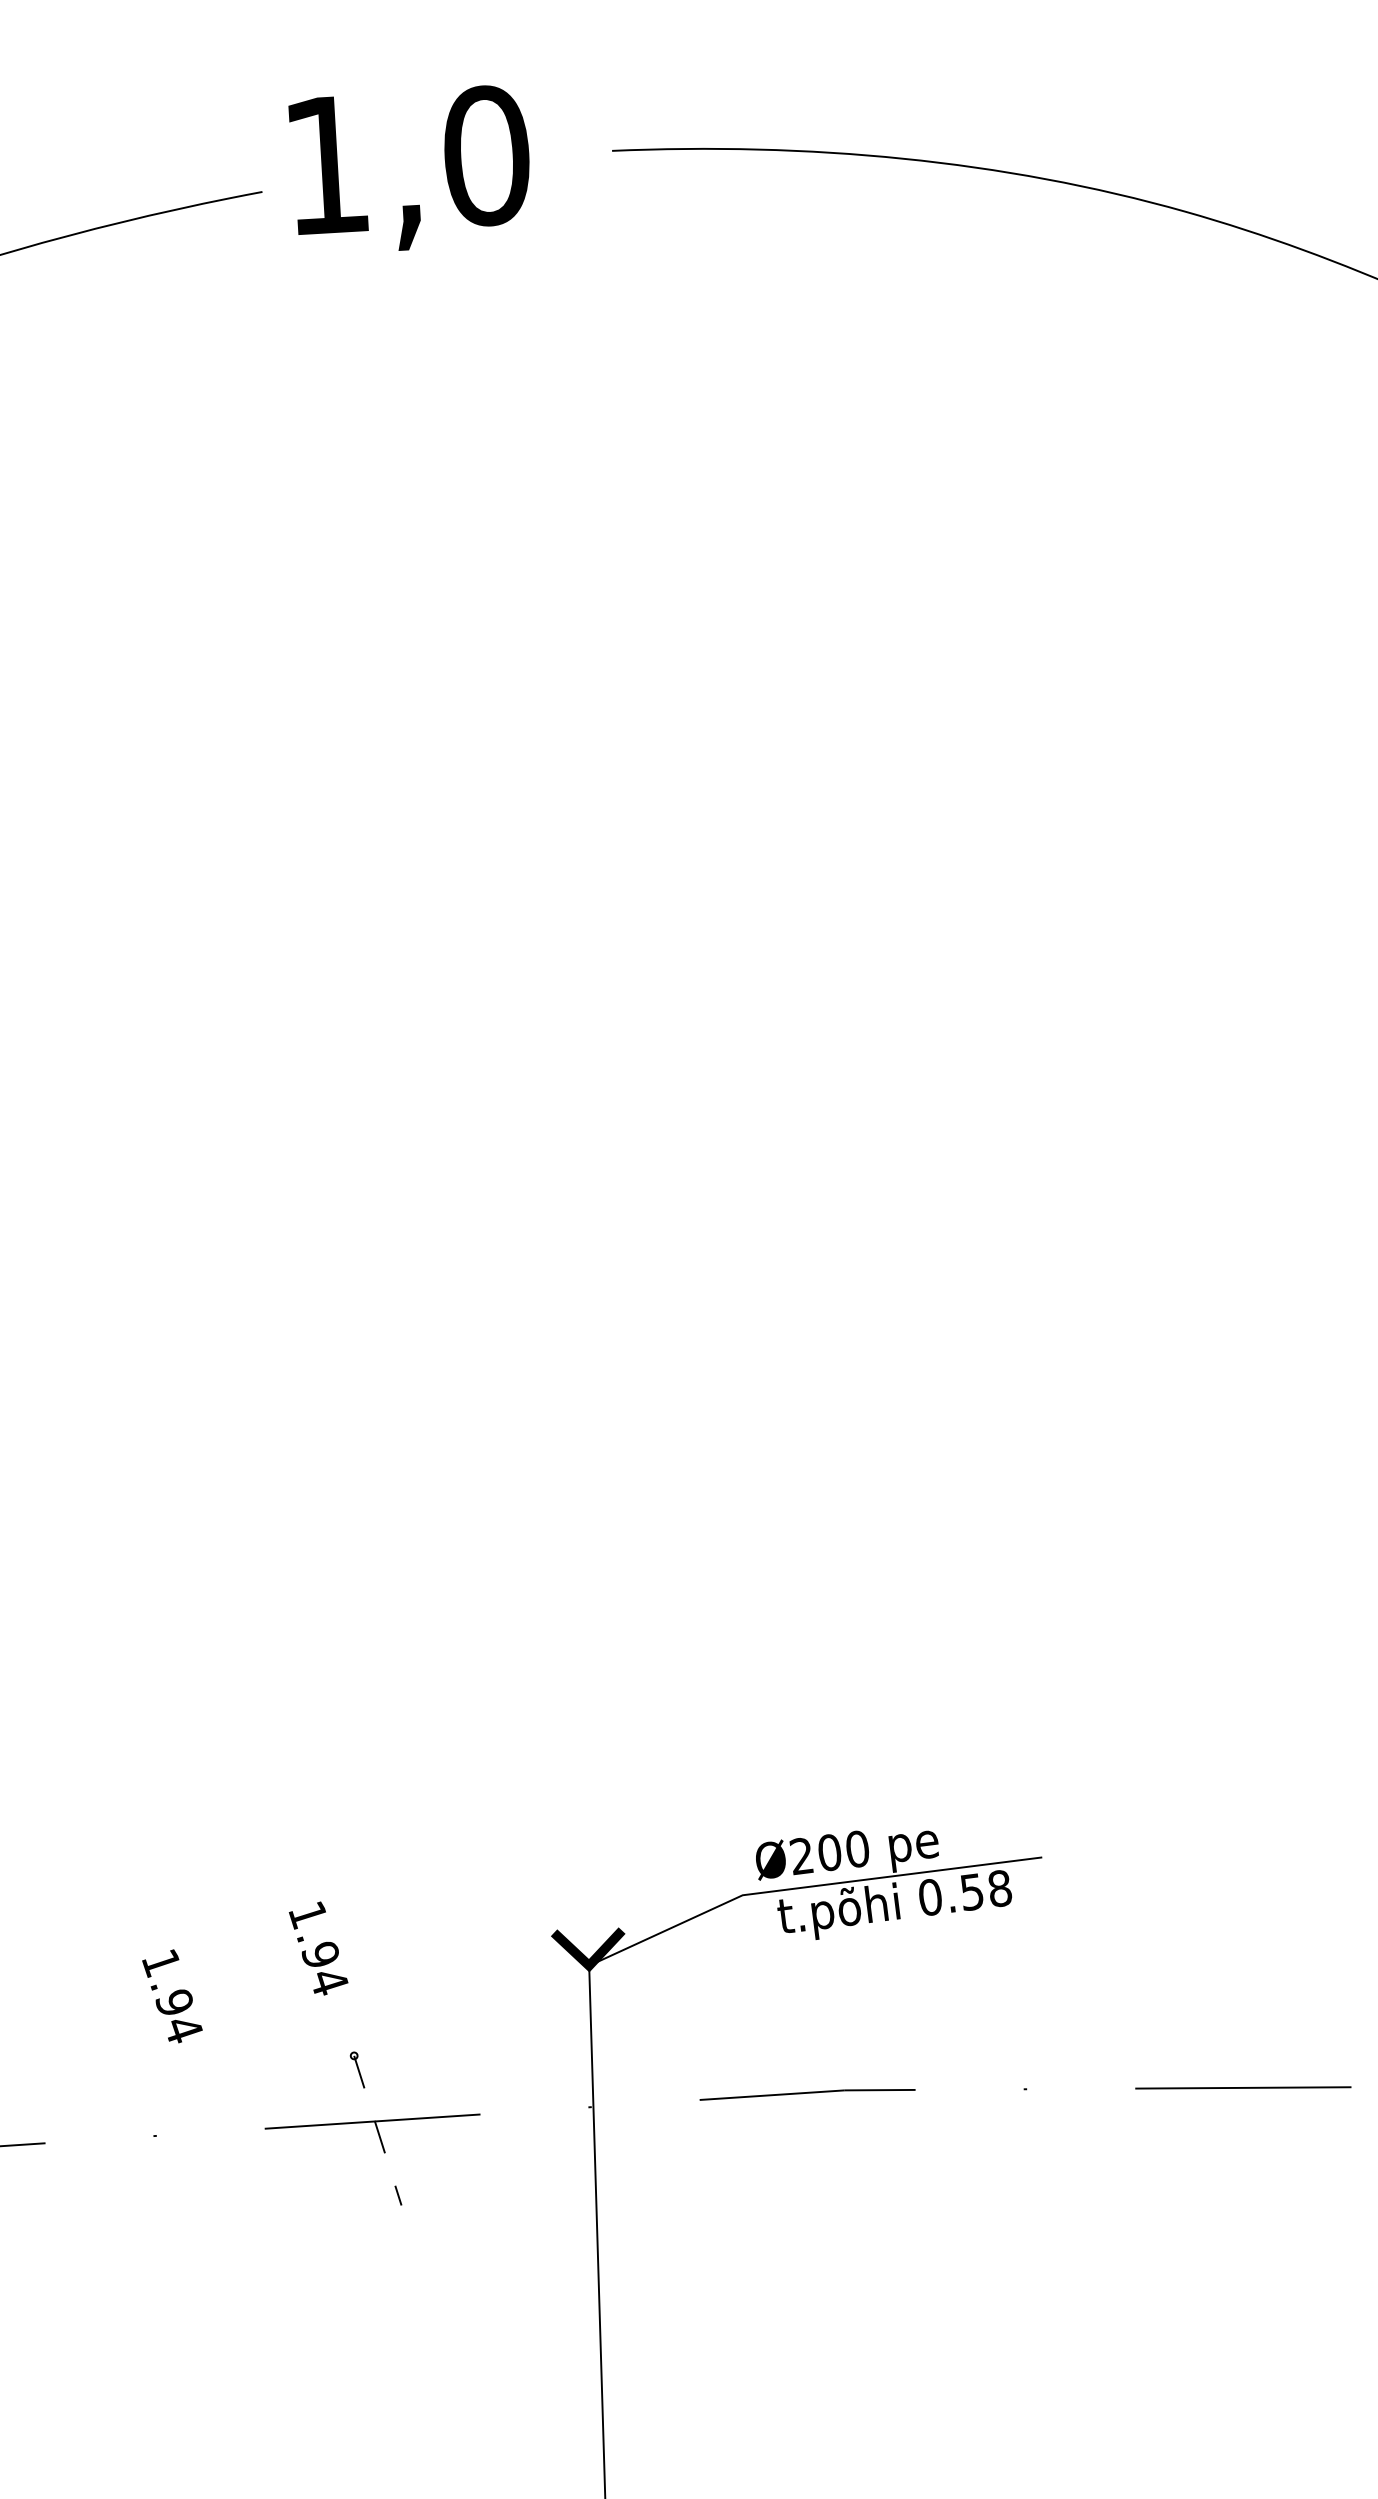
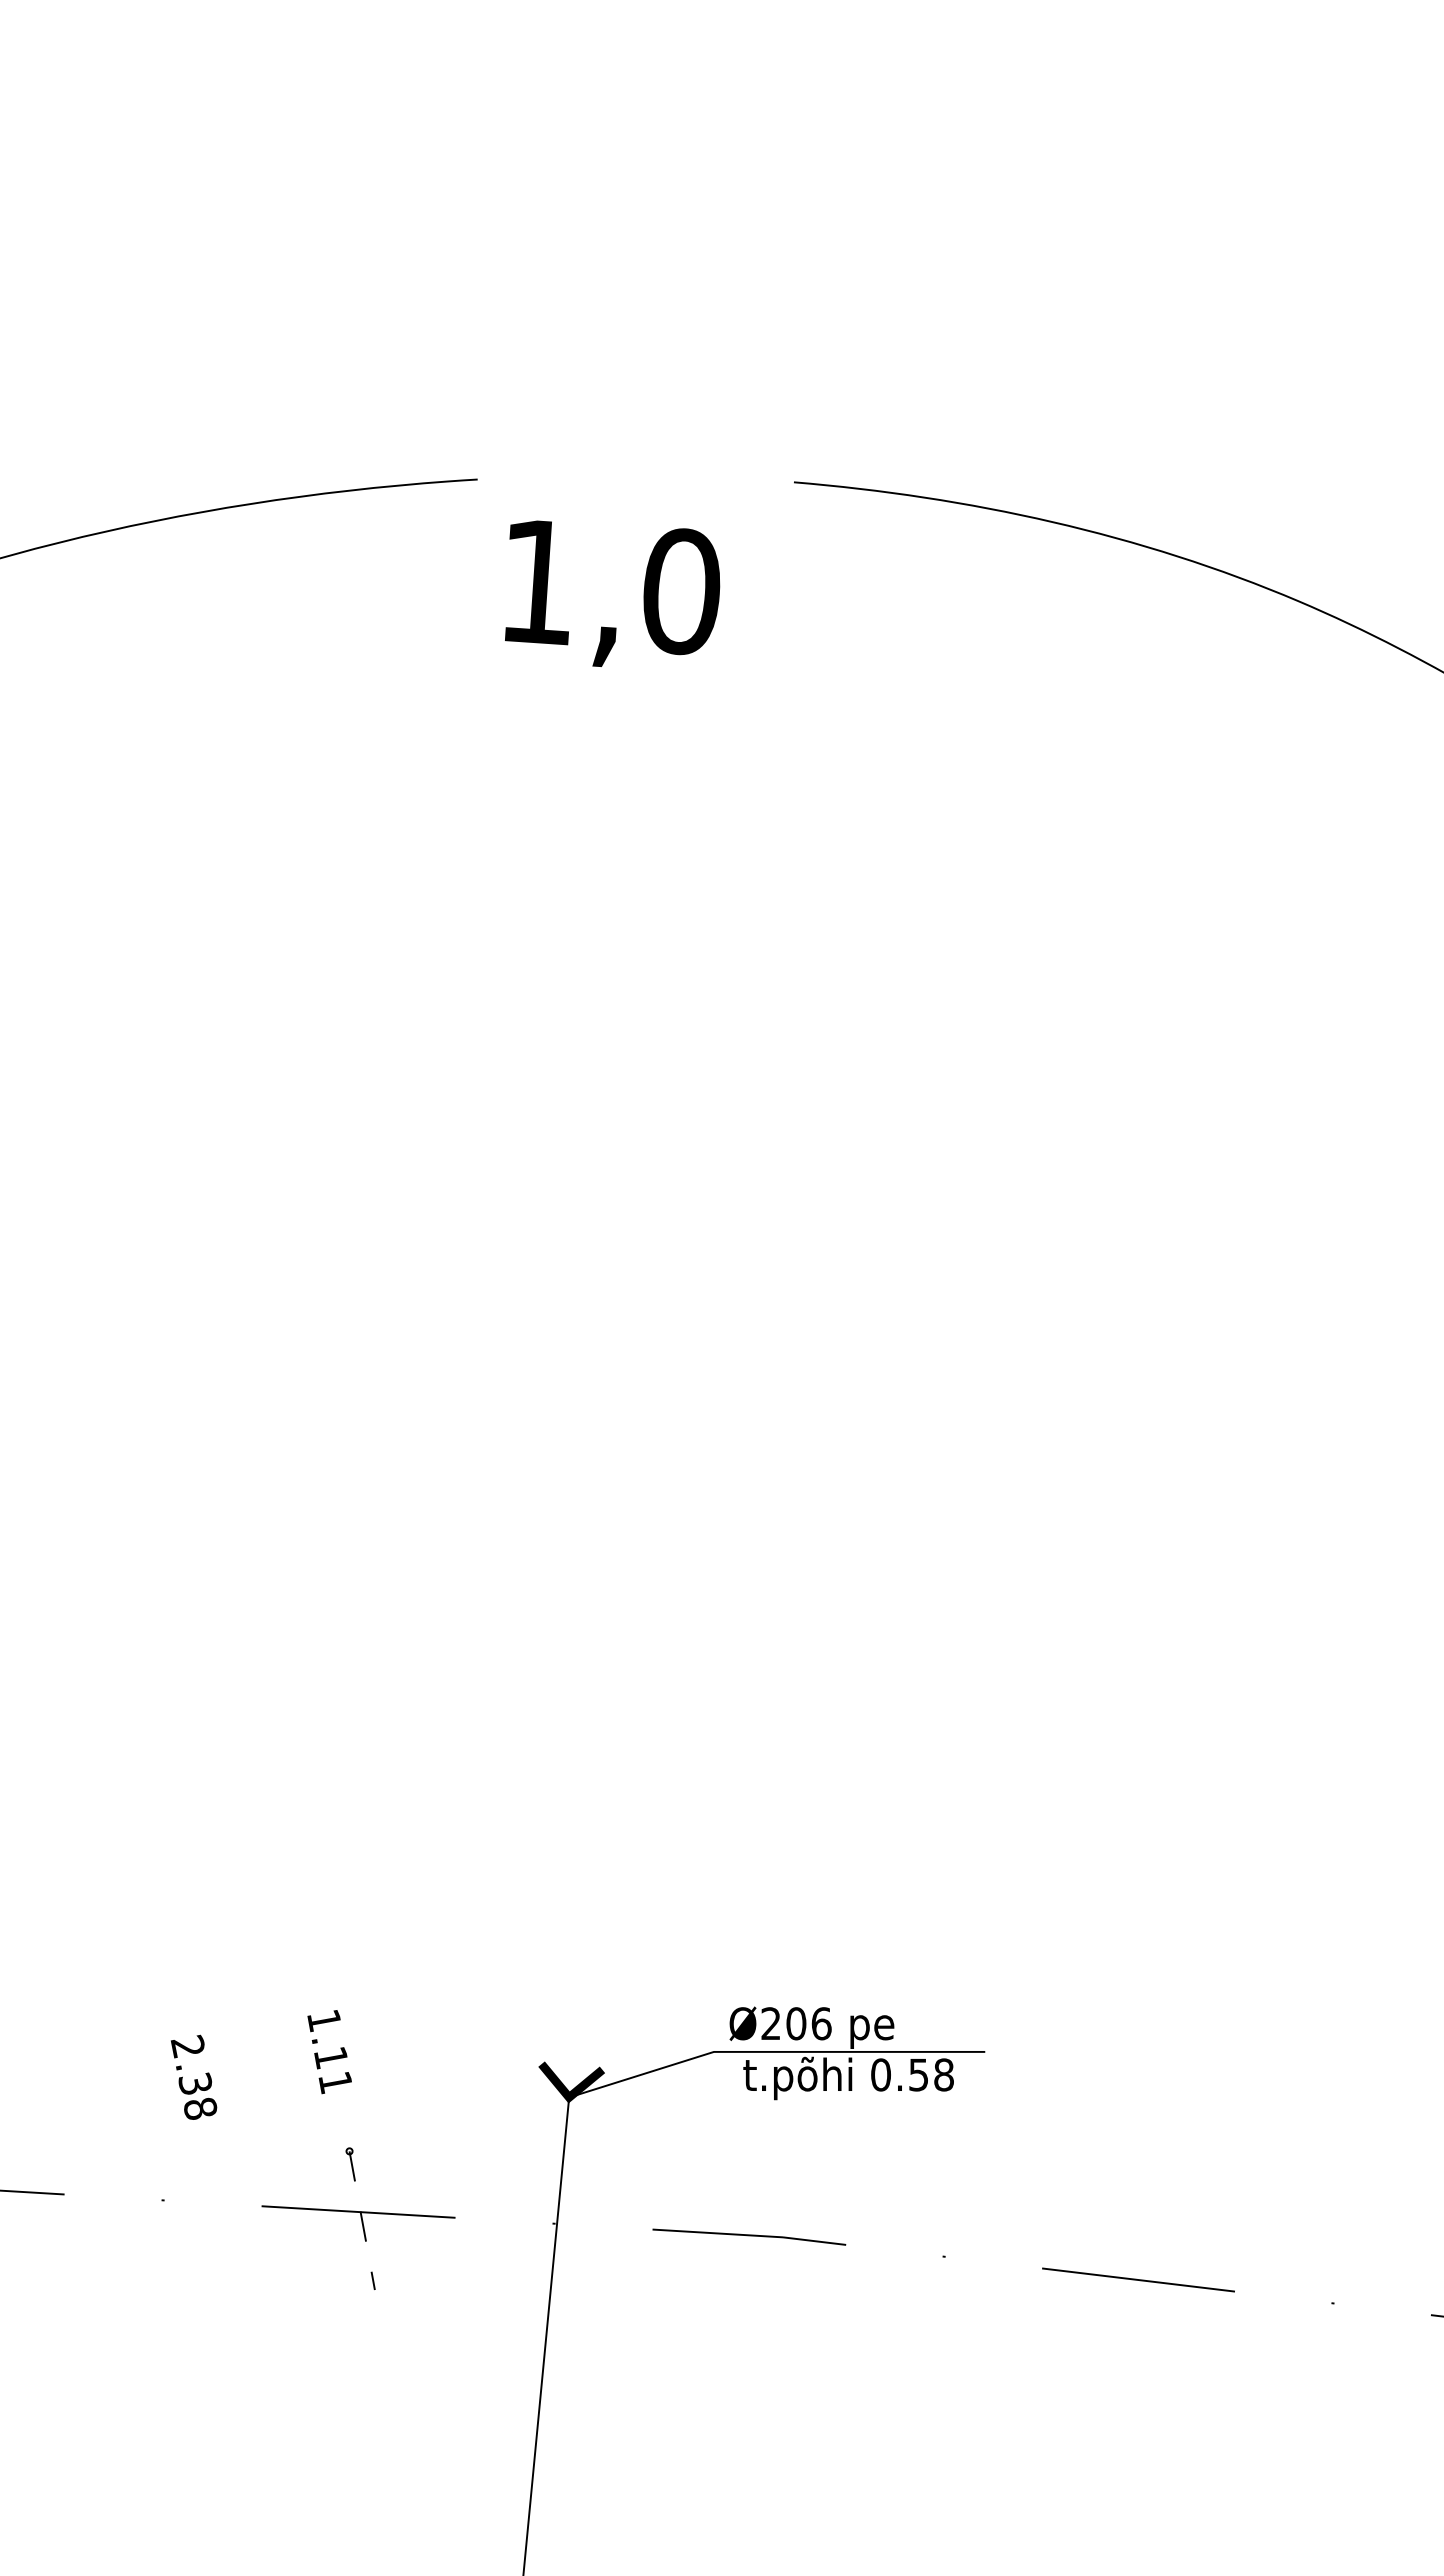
text: (410, 167) -> (612, 593), moved
text: (857, 1848) -> (821, 2023), Ø200 -> Ø206
text: (325, 1968) -> (333, 2070), 1.94 -> 1.11
text: (171, 1996) -> (193, 2077), 1.94 -> 2.38

